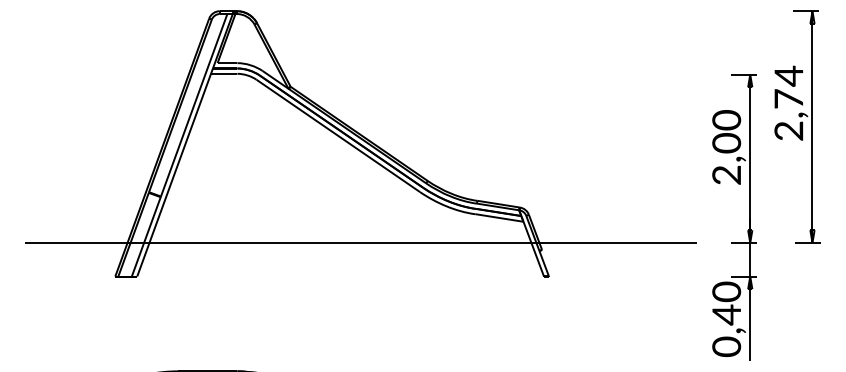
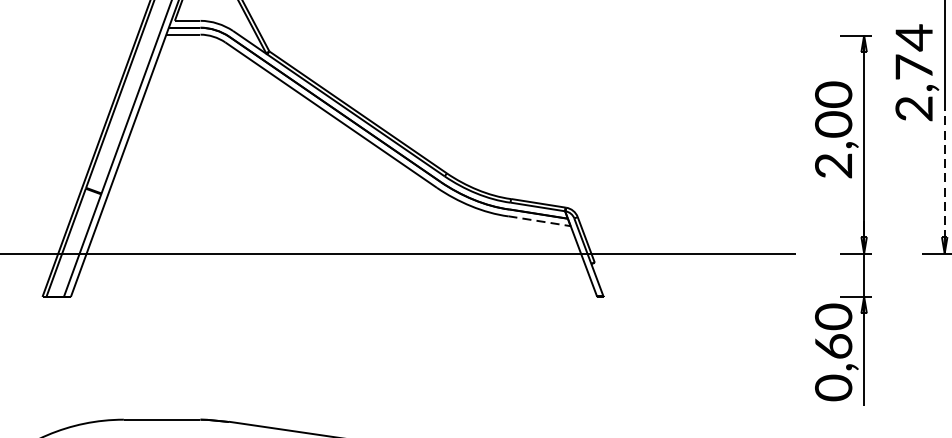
line: (812, 185) -> (944, 179), solid -> dashed
line: (499, 218) -> (539, 221), solid -> dashed
text: (726, 314) -> (833, 346), 0,40 -> 0,60

